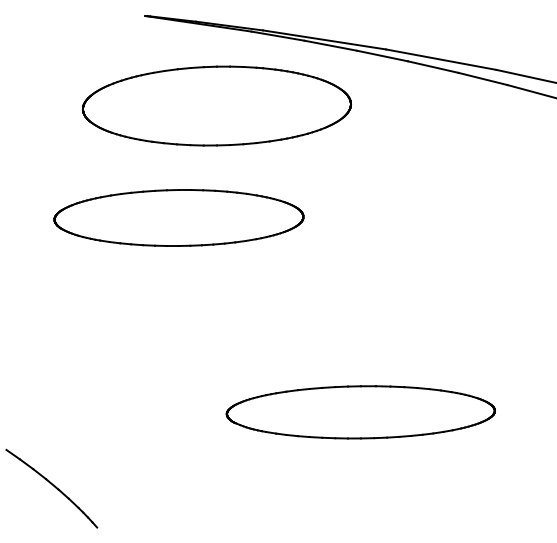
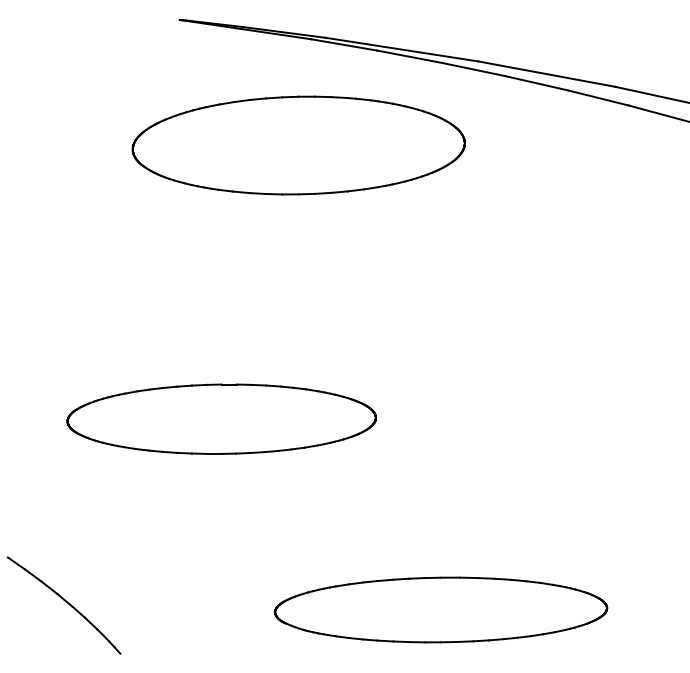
part: (216, 106) -> (298, 145), moved
part: (178, 217) -> (221, 418), moved
part: (360, 411) -> (440, 609), moved

